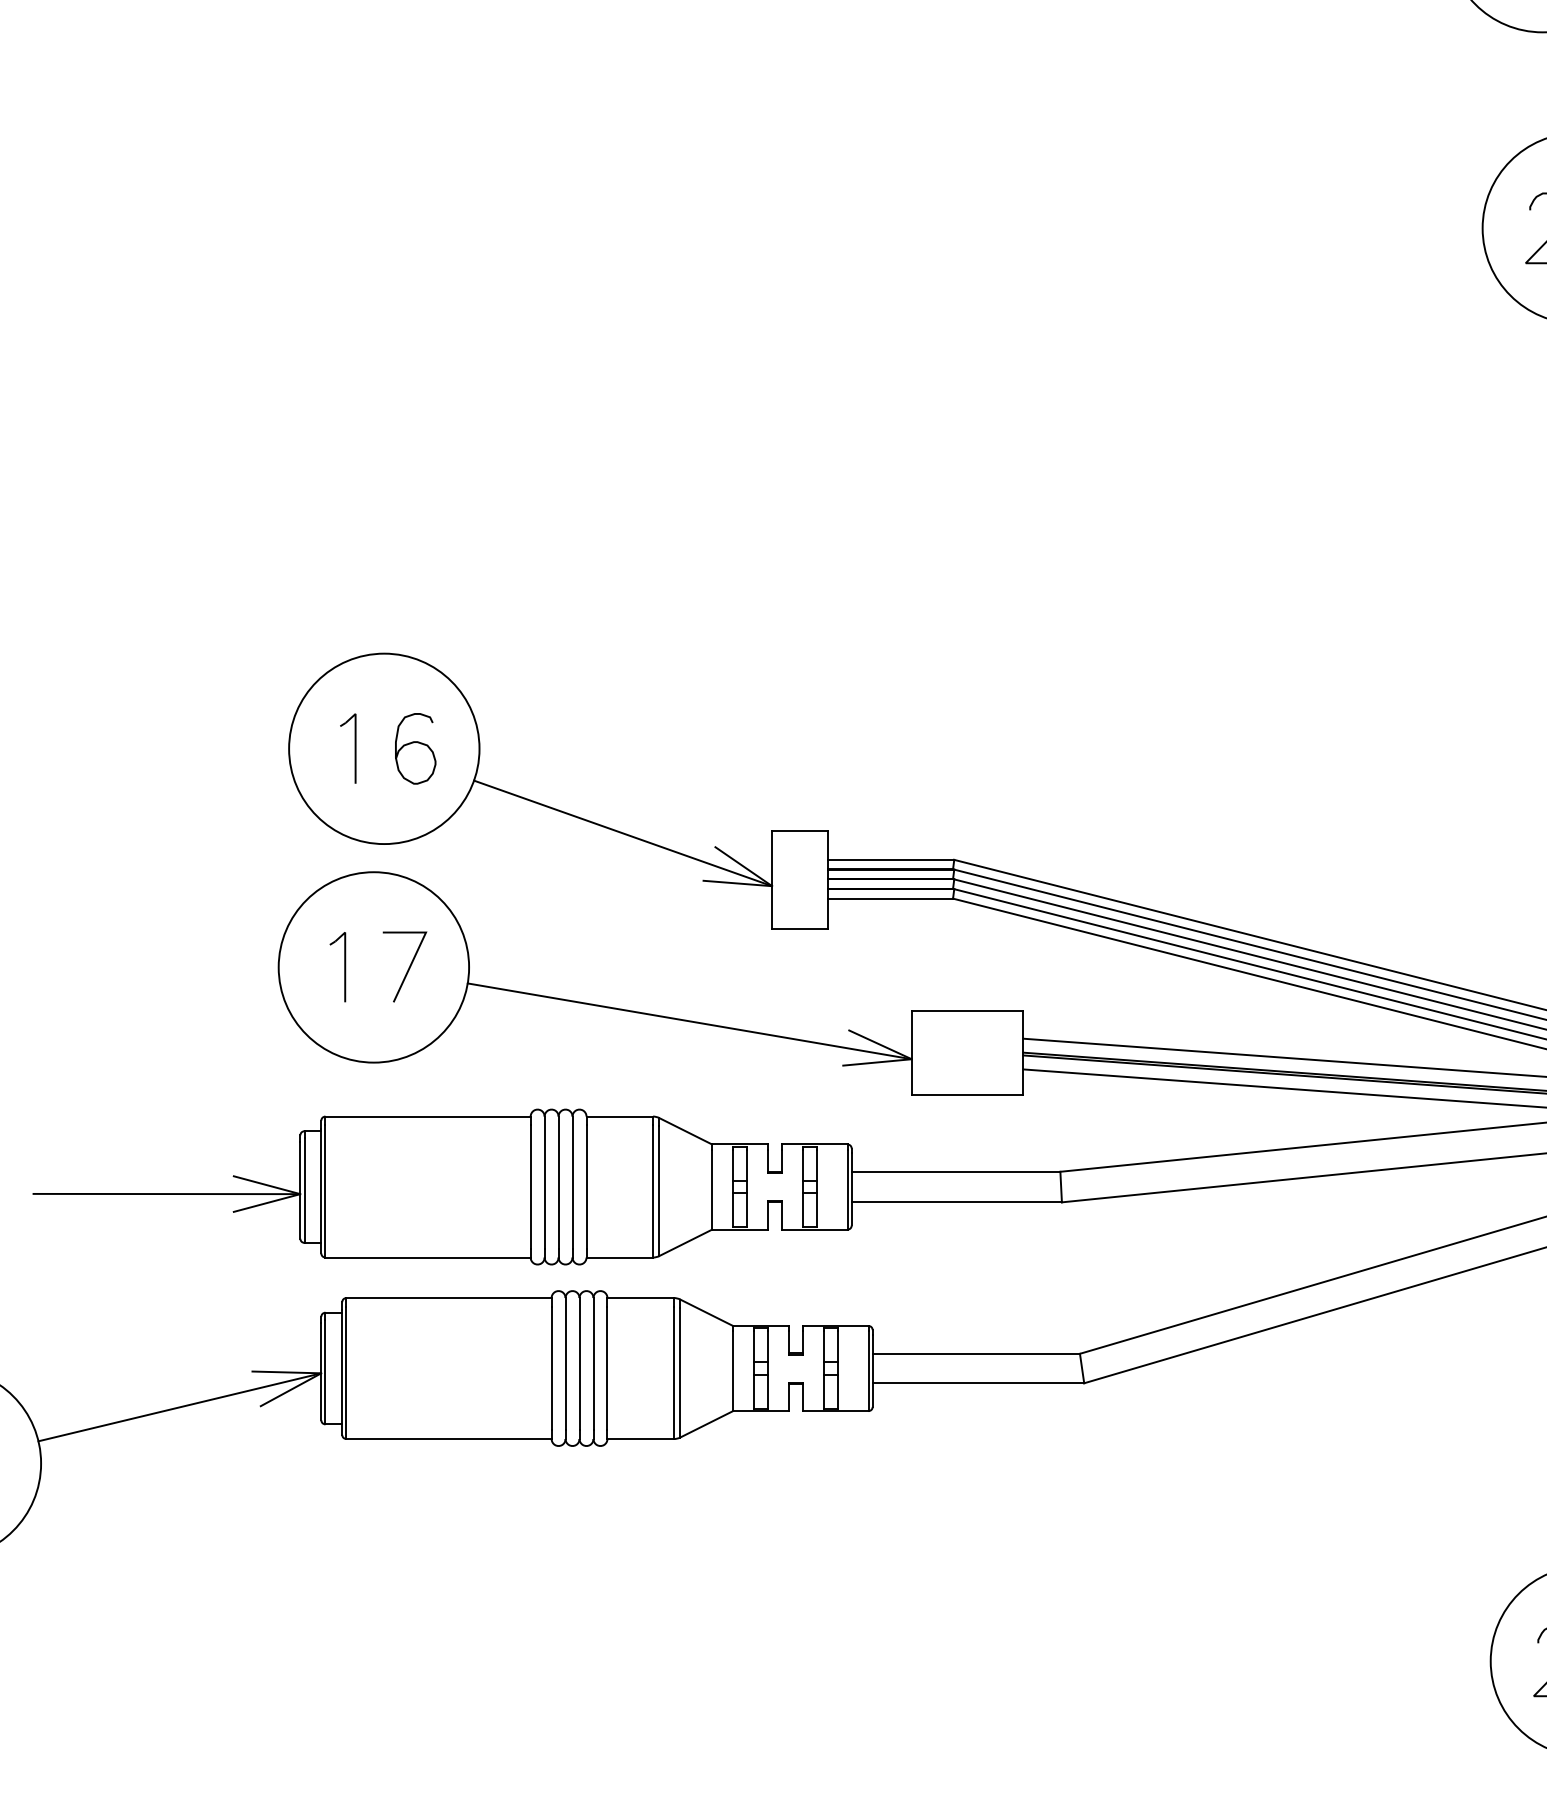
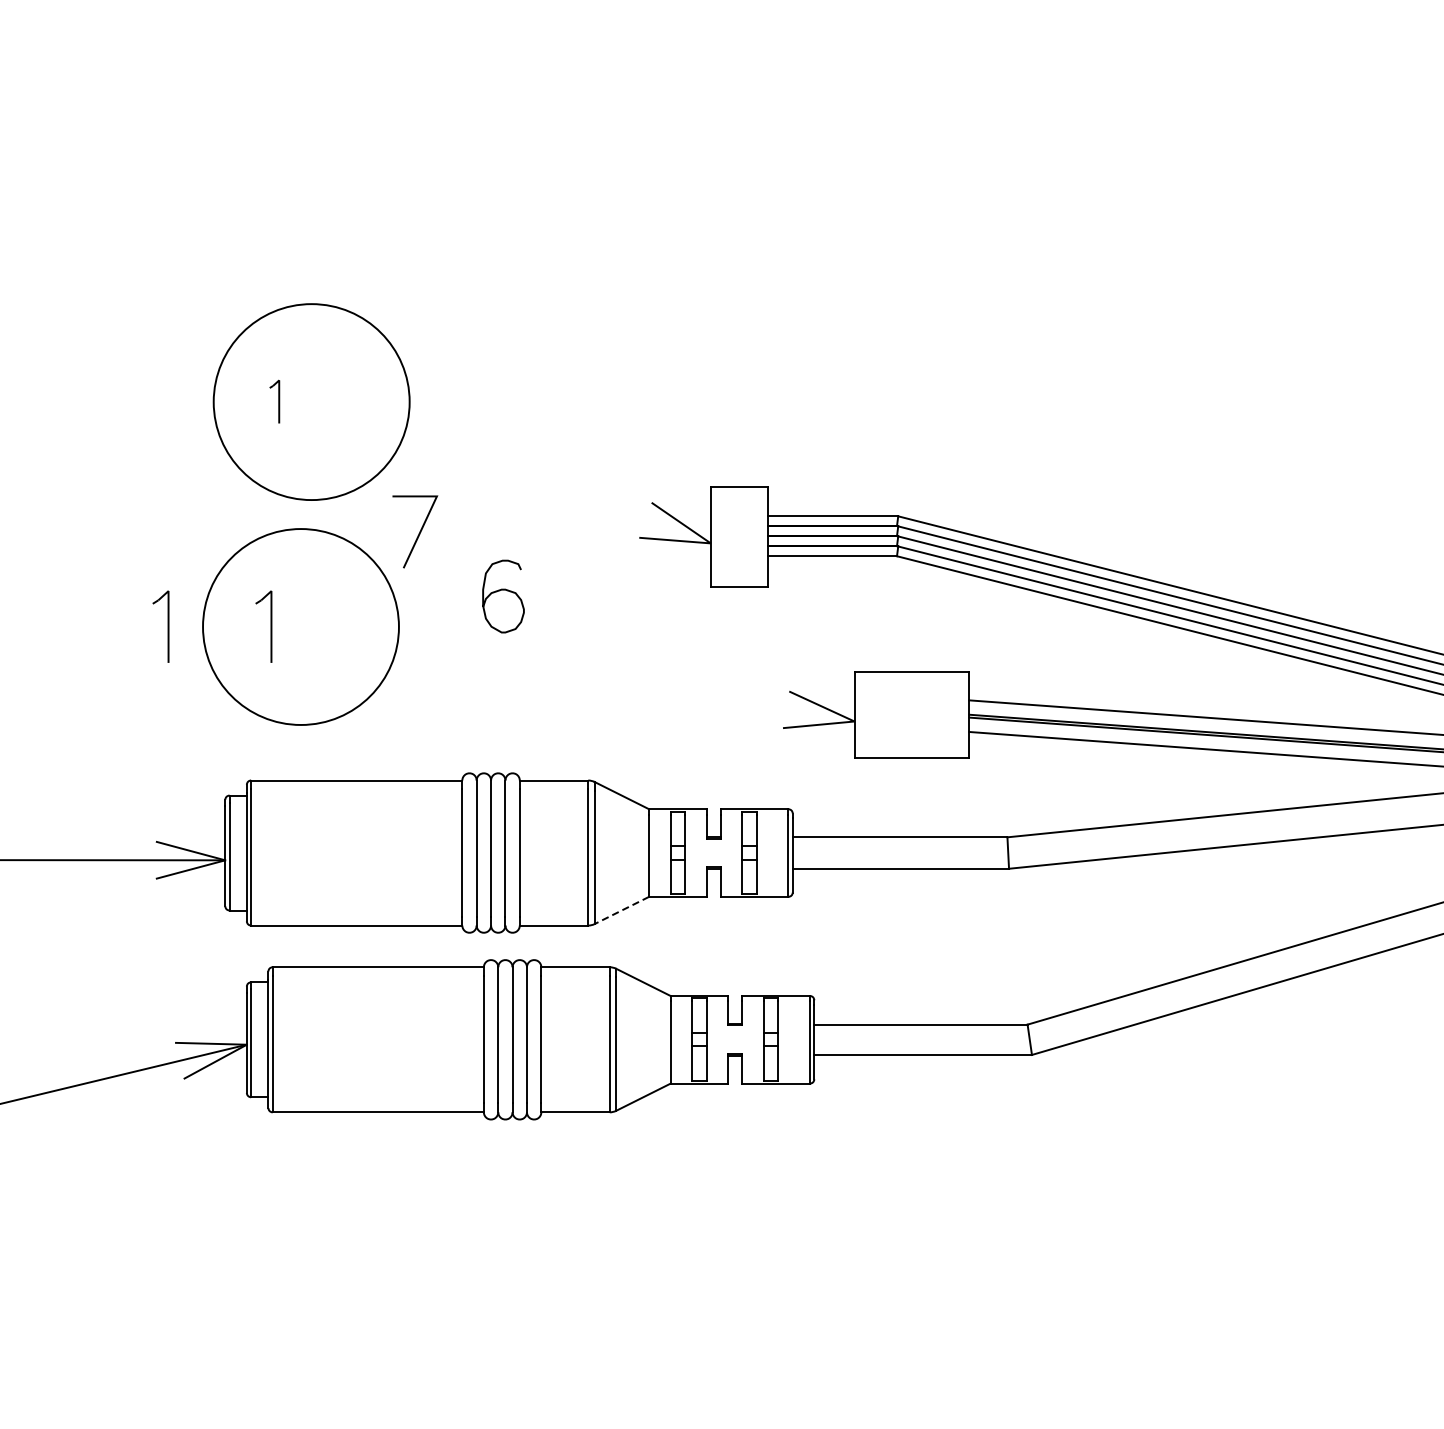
curve: (413, 743) -> (501, 591), moved
part: (348, 748) -> (274, 401), size x0.6
line: (623, 833) -> (557, 489), removed
part: (244, 967) -> (167, 627), added
line: (408, 967) -> (418, 532), moved
line: (689, 1021) -> (625, 682), removed
line: (685, 1242) -> (621, 910), solid -> dashed

